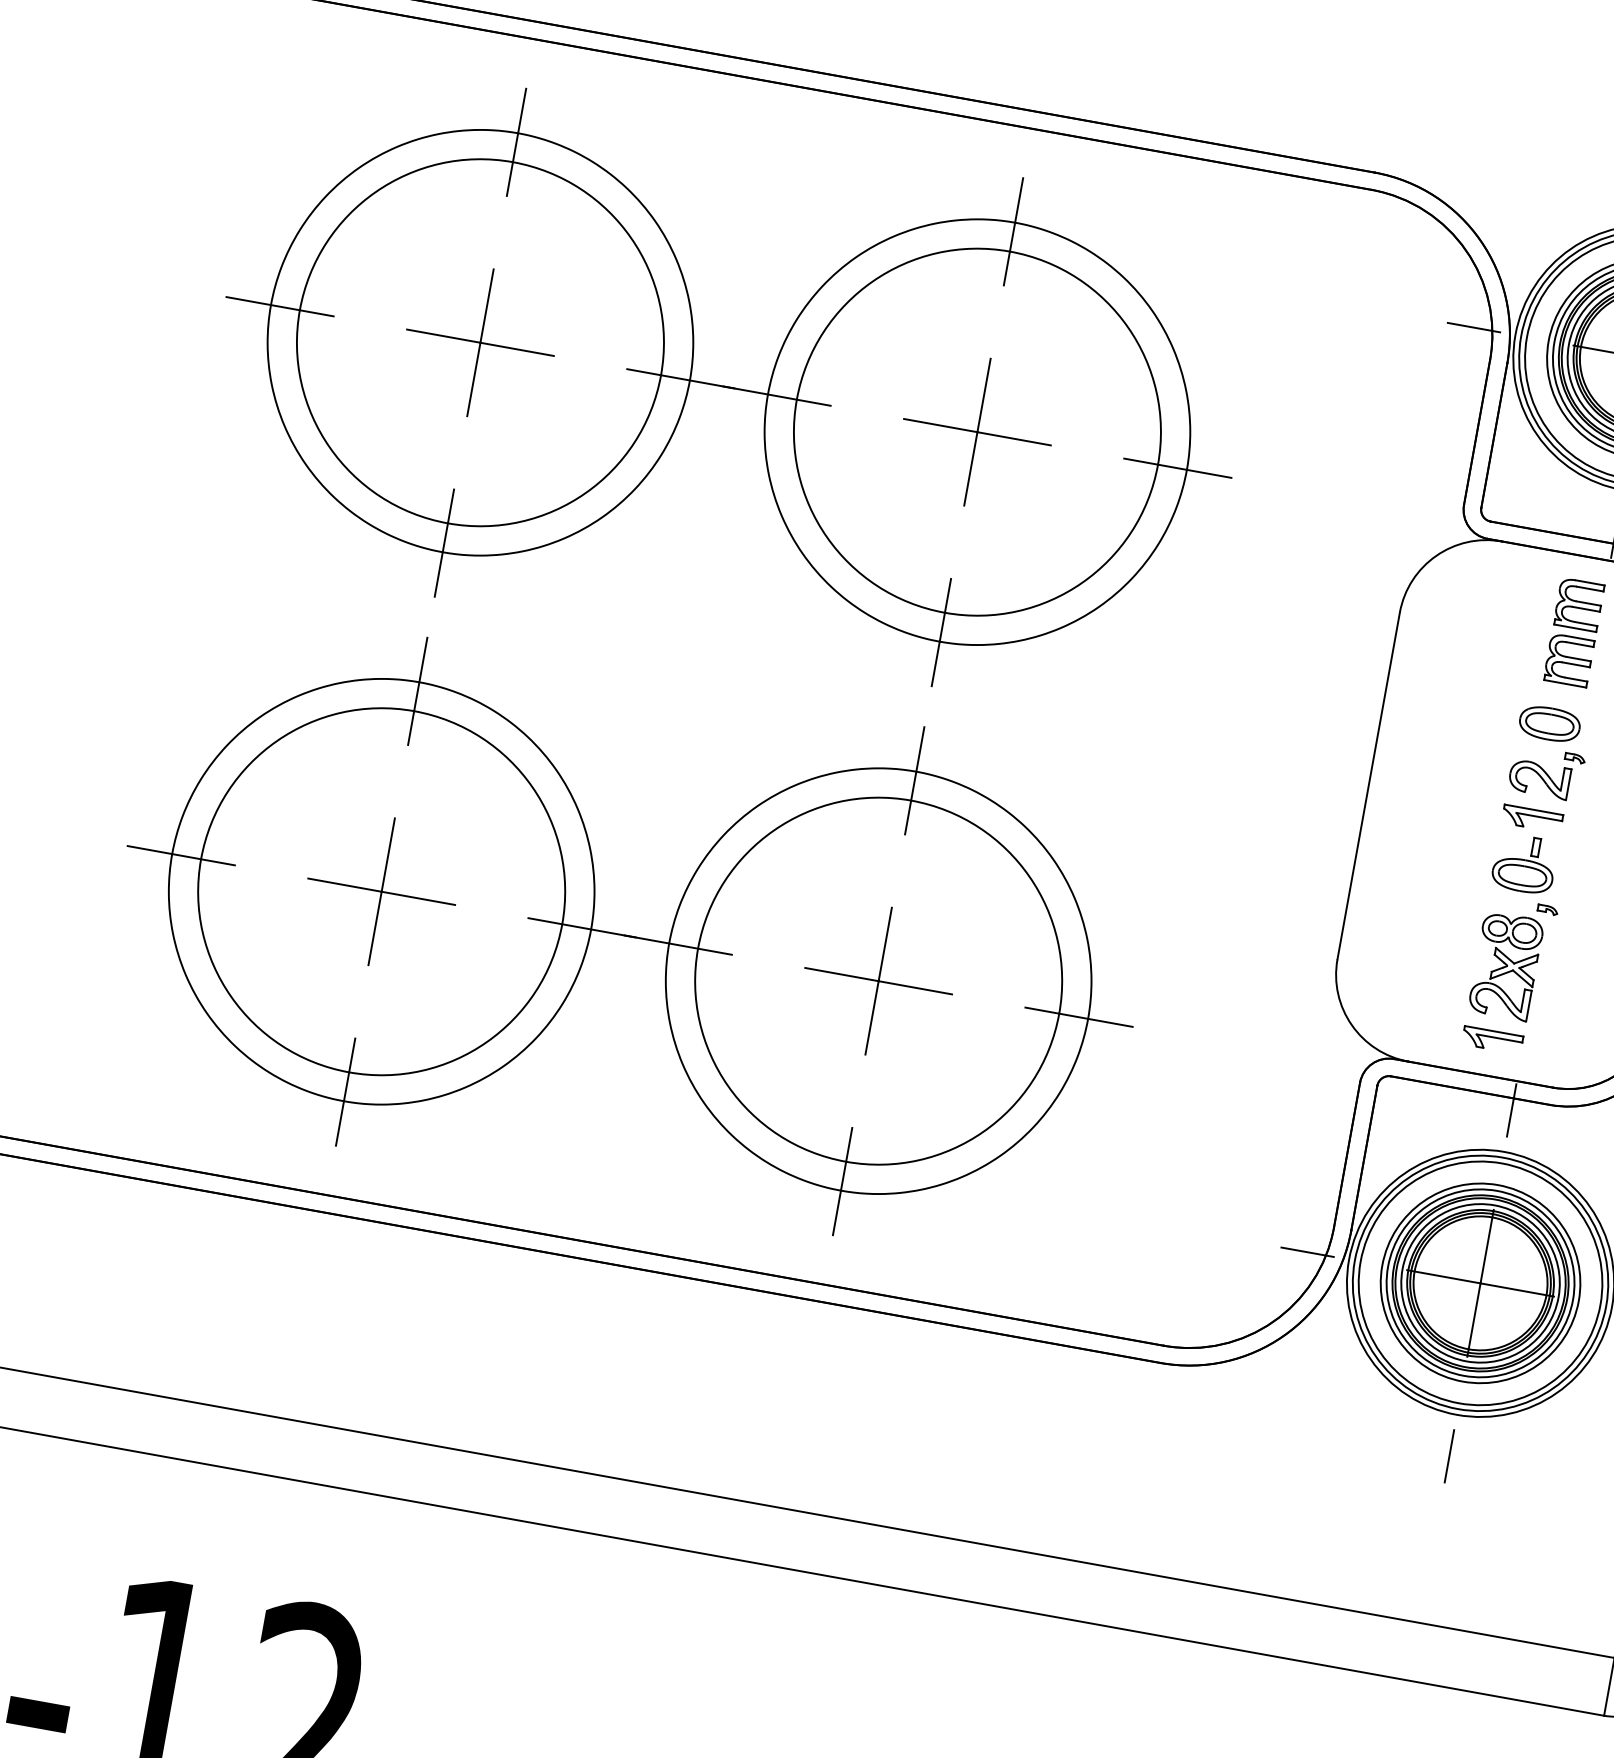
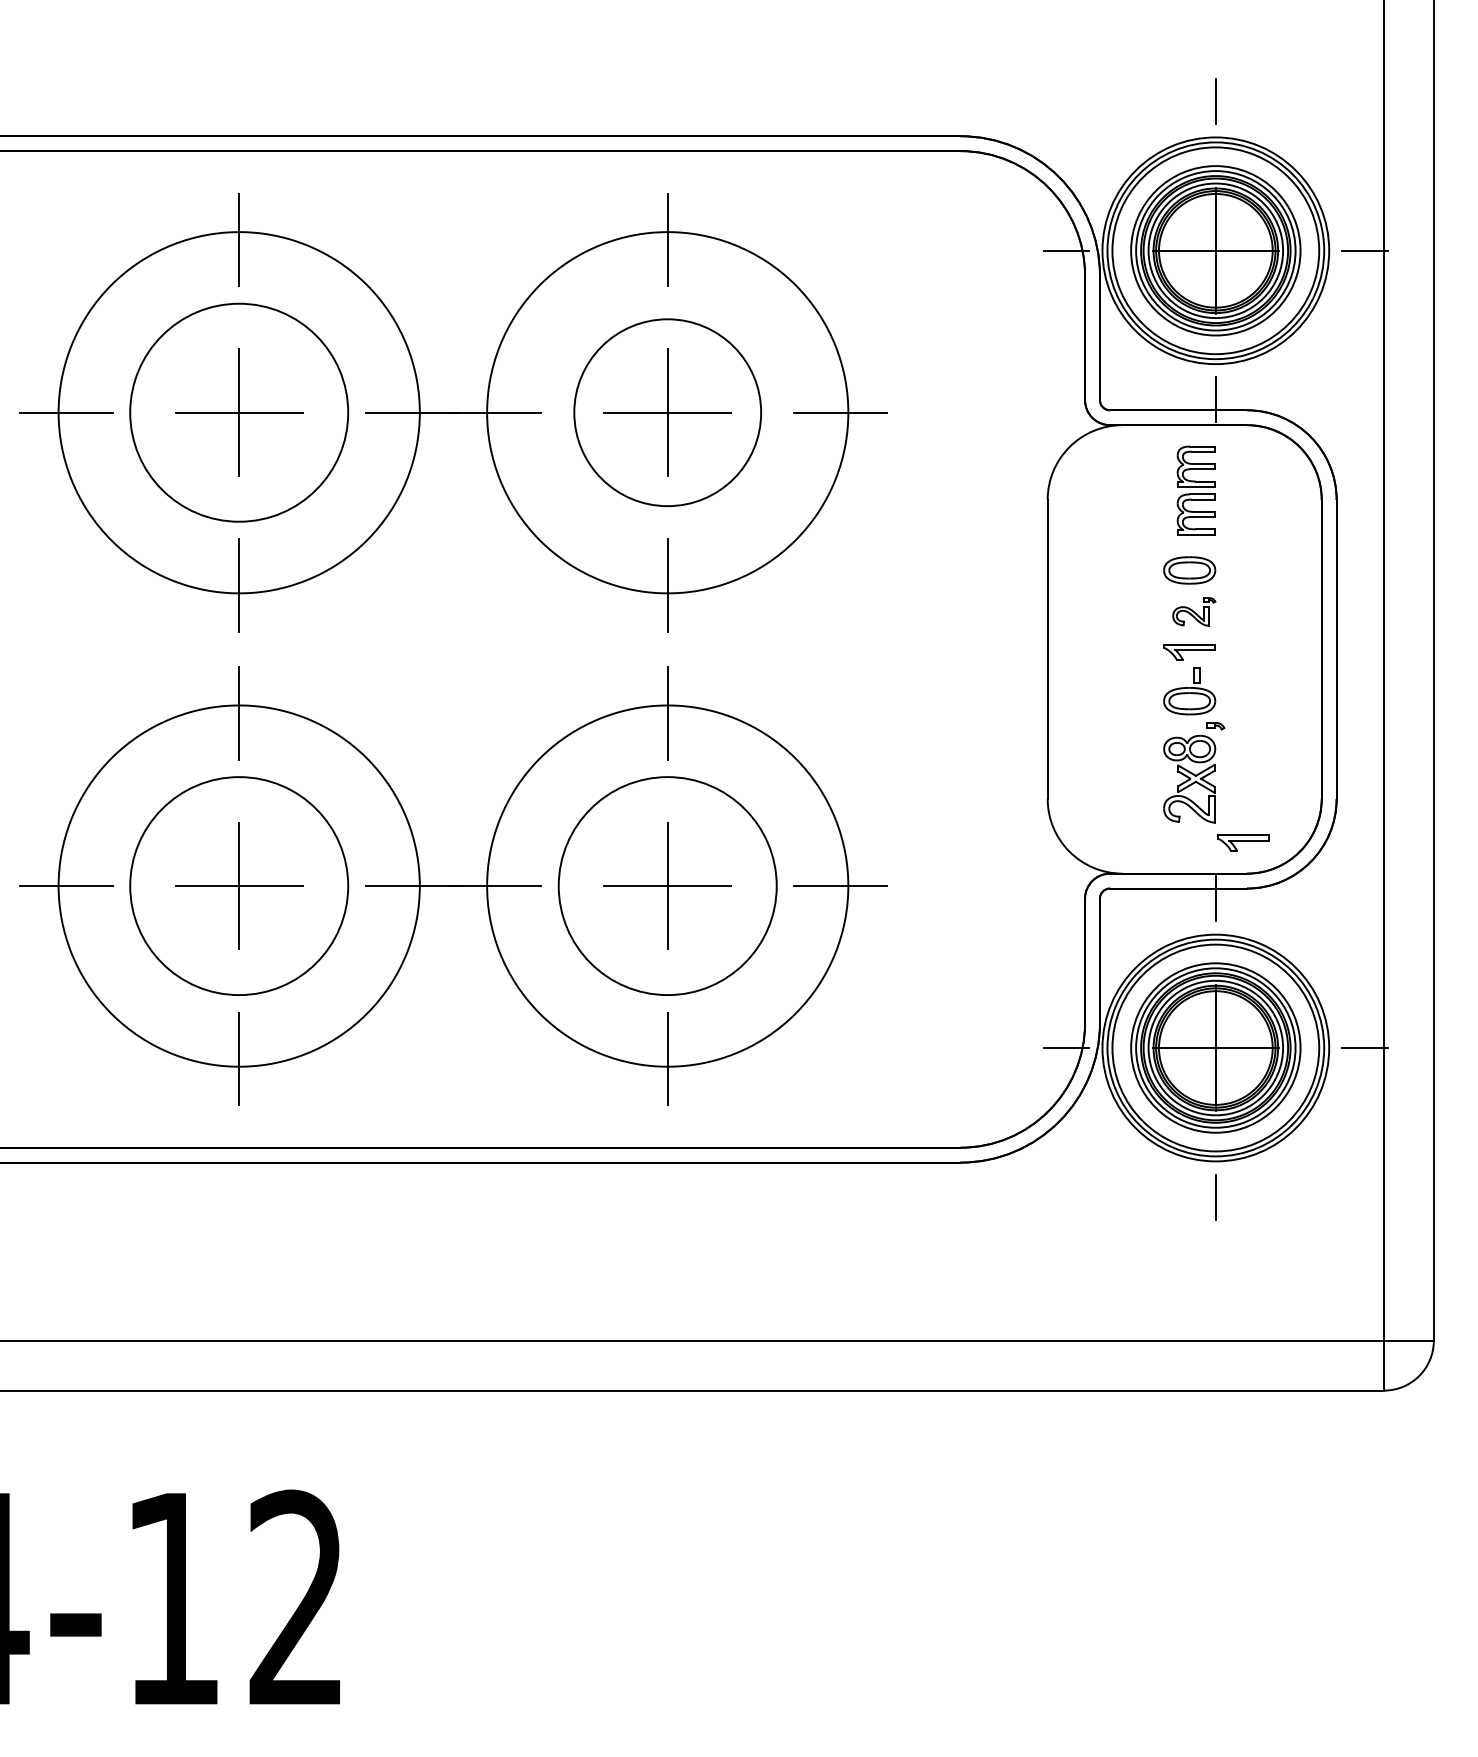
circle: (479, 342) -> (238, 412), size x0.7
circle: (977, 431) -> (667, 412), size x0.6
part: (1546, 772) -> (1194, 611), size x0.7
circle: (380, 890) -> (238, 885), size x0.7
circle: (878, 980) -> (667, 885), size x0.7
part: (1492, 1039) -> (1243, 842), moved

